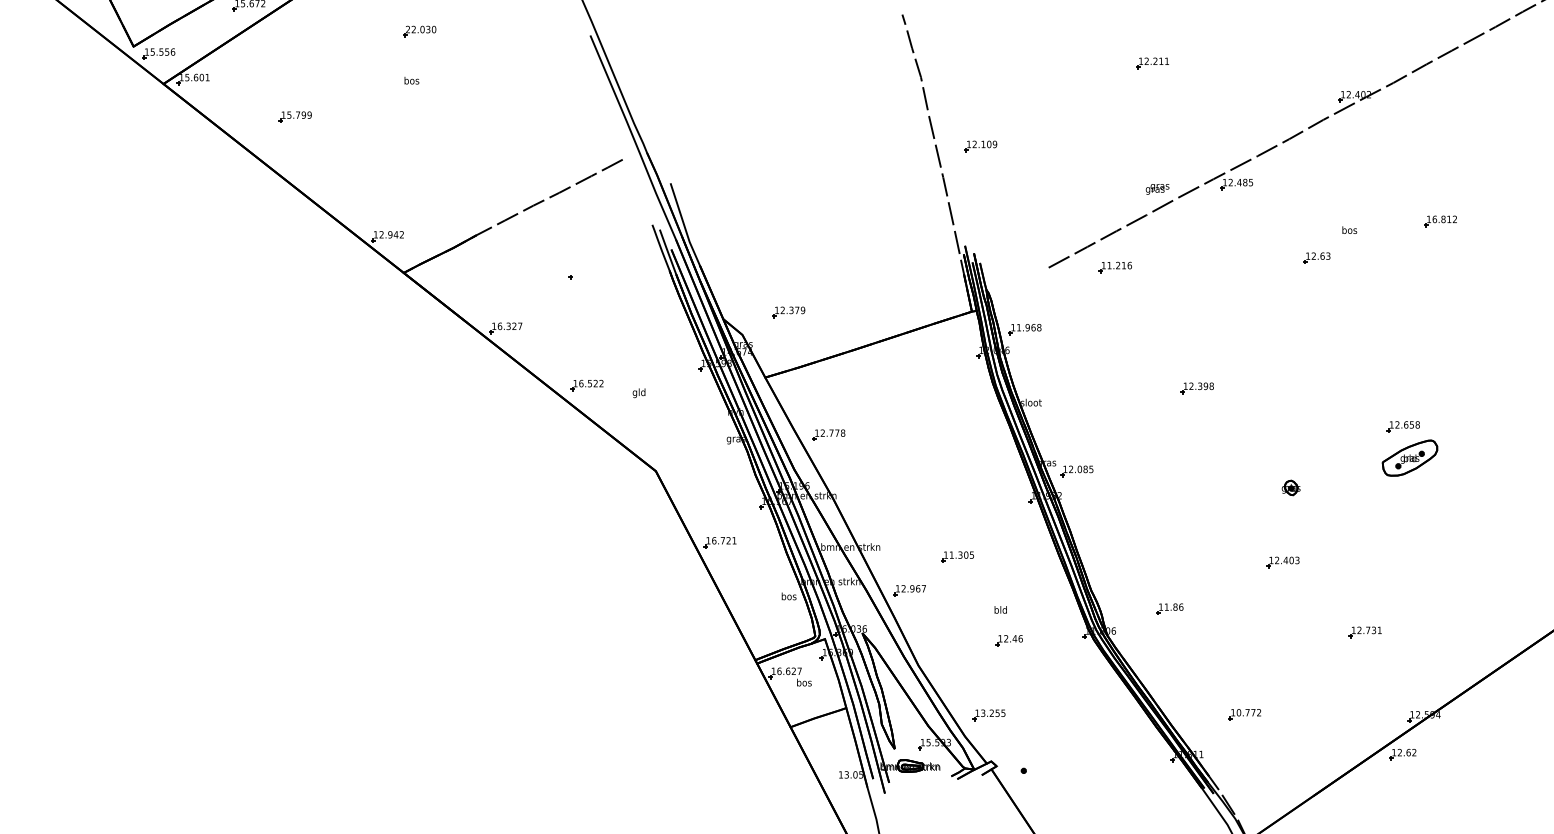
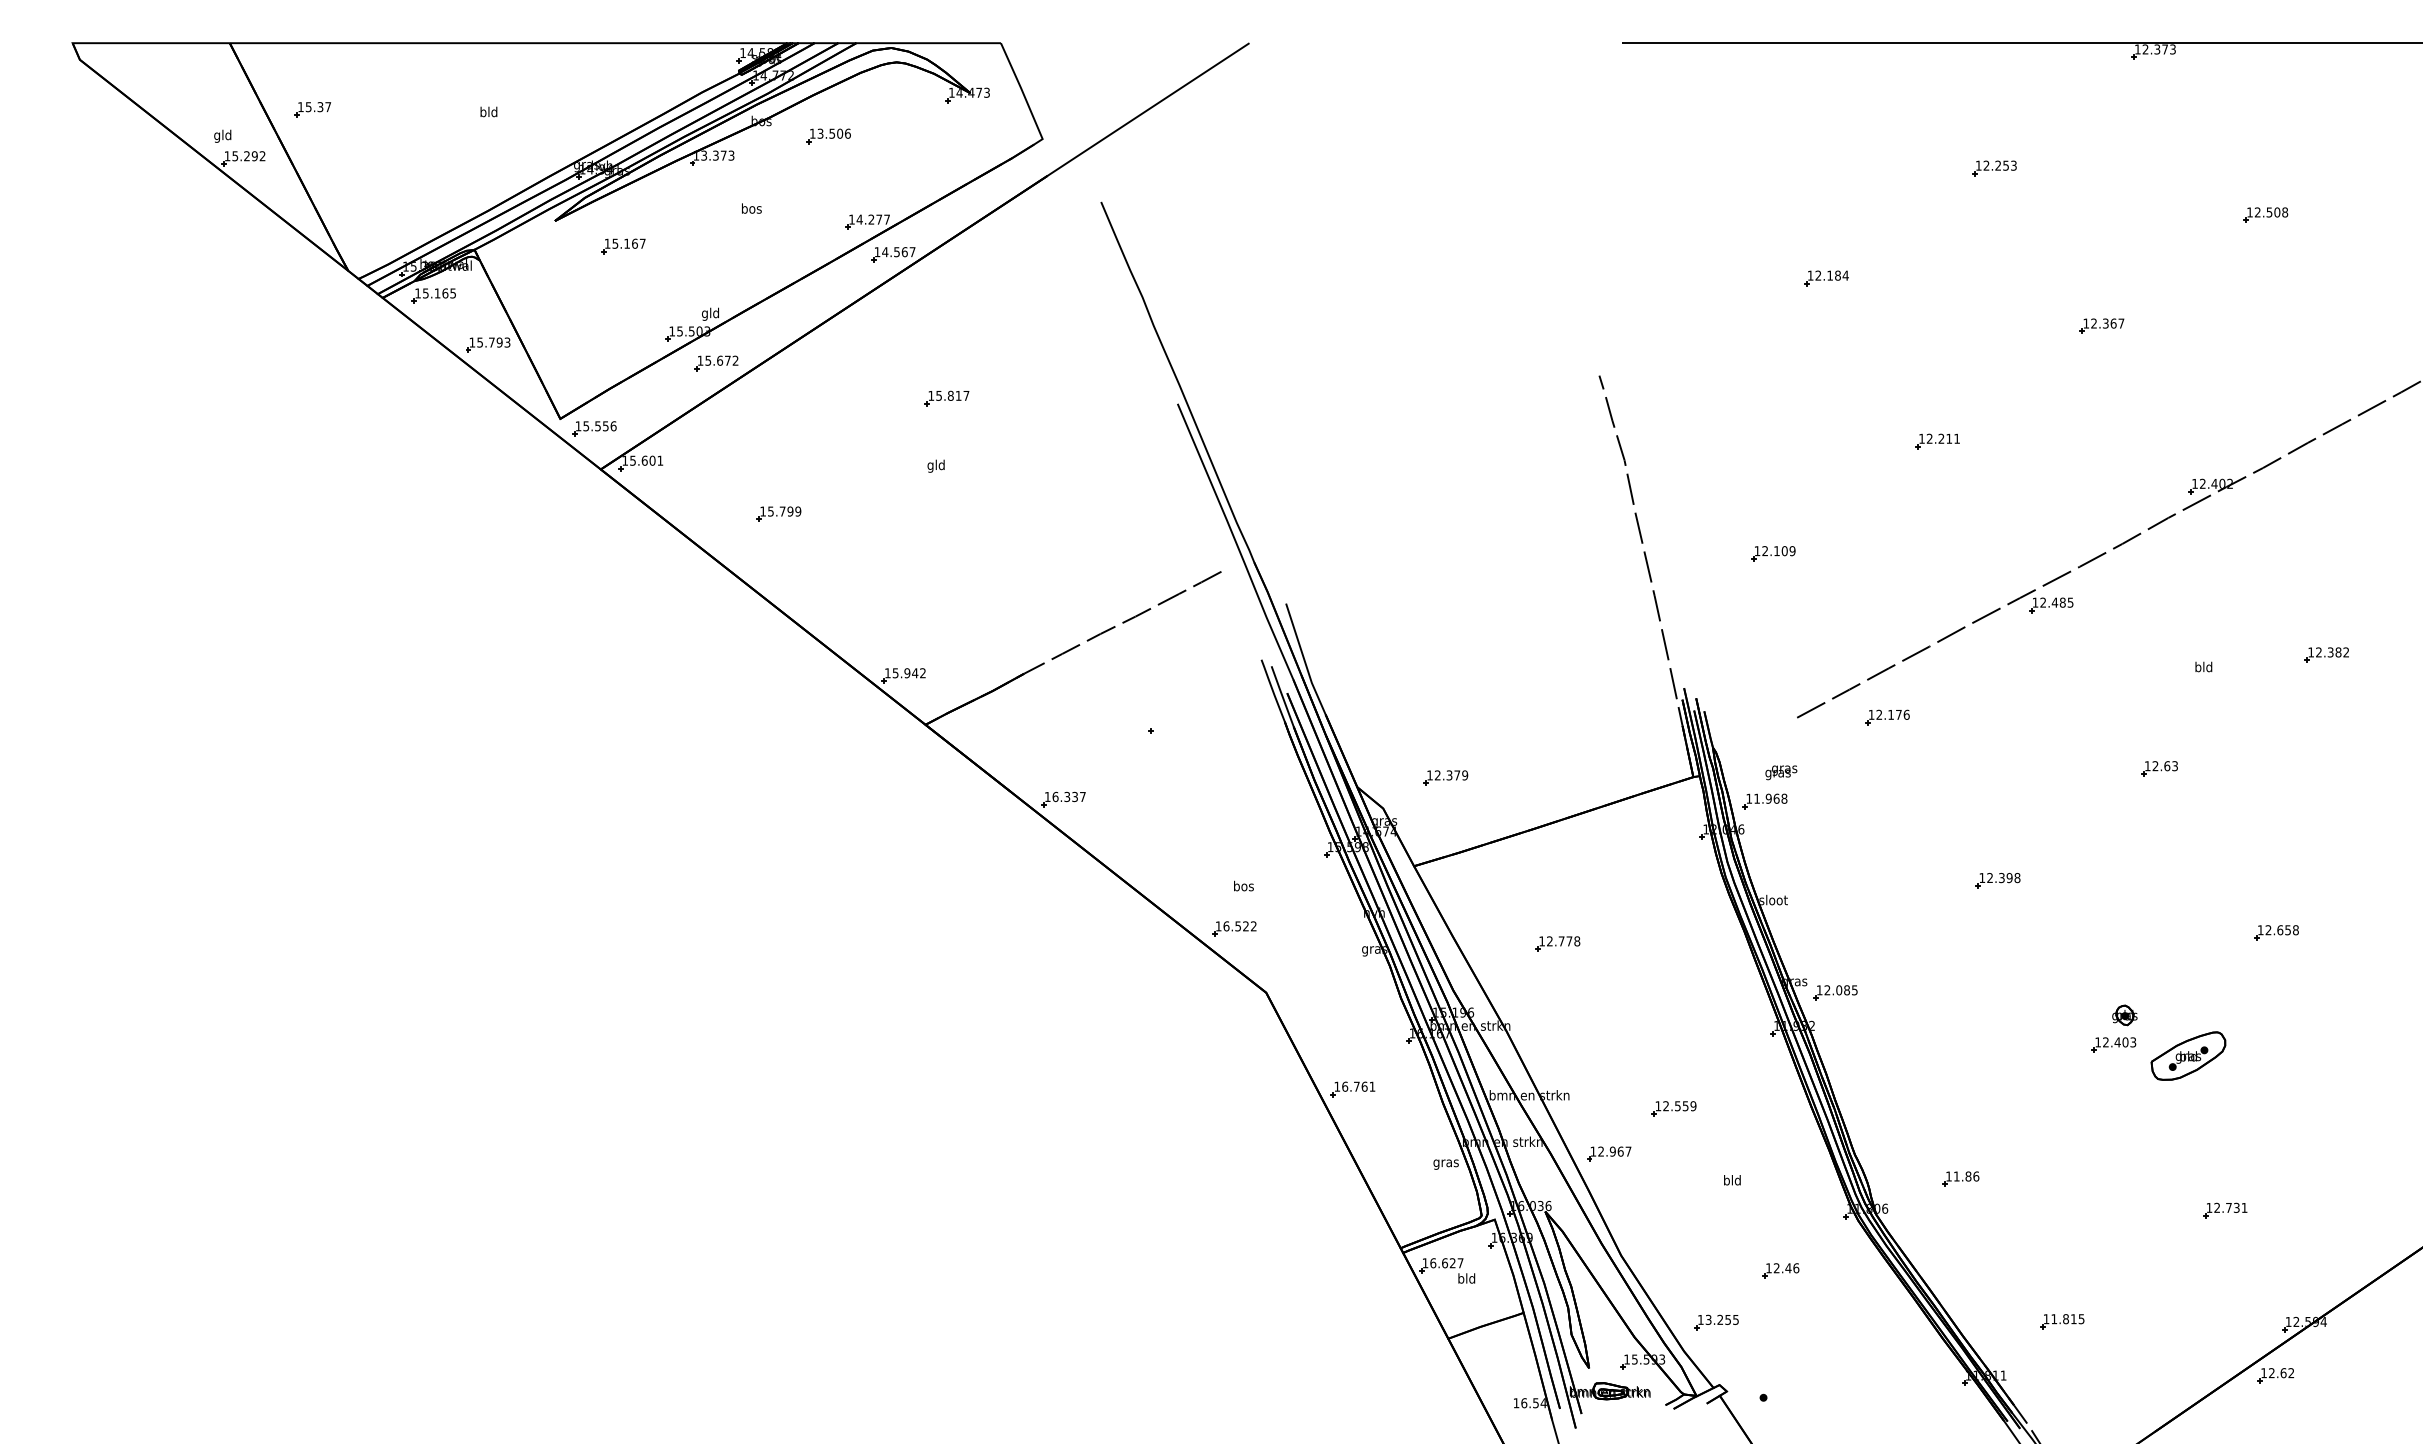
text: (420, 29) -> (948, 395), 22.030 -> 15.817
text: (411, 81) -> (936, 465), bos -> gld
part: (980, 146) -> (1773, 553), moved
text: (1157, 189) -> (1781, 772), moved
text: (1441, 219) -> (2328, 652), 16.812 -> 12.382
text: (1349, 229) -> (2203, 666), bos -> bld
text: (381, 234) -> (895, 673), 12.942 -> 15.942
part: (1316, 257) -> (2159, 768), moved
text: (1116, 265) -> (1888, 714), 11.216 -> 12.176
text: (514, 326) -> (1074, 797), 16.327 -> 16.337
part: (587, 385) -> (1234, 928), moved
text: (639, 392) -> (1243, 886), gld -> bos
part: (828, 434) -> (1557, 943), moved
part: (1410, 457) -> (2188, 1055), moved
text: (728, 540) -> (1364, 1086), 16.721 -> 16.761
text: (961, 555) -> (1679, 1106), 11.305 -> 12.559
part: (1282, 562) -> (2113, 1044), moved
text: (788, 596) -> (1445, 1162), bos -> gras
part: (1009, 640) -> (1780, 1270), moved
text: (804, 682) -> (1466, 1278), bos -> bld
text: (1248, 712) -> (2067, 1319), 10.772 -> 11.815
text: (853, 775) -> (1533, 1403), 13.05 -> 16.54

